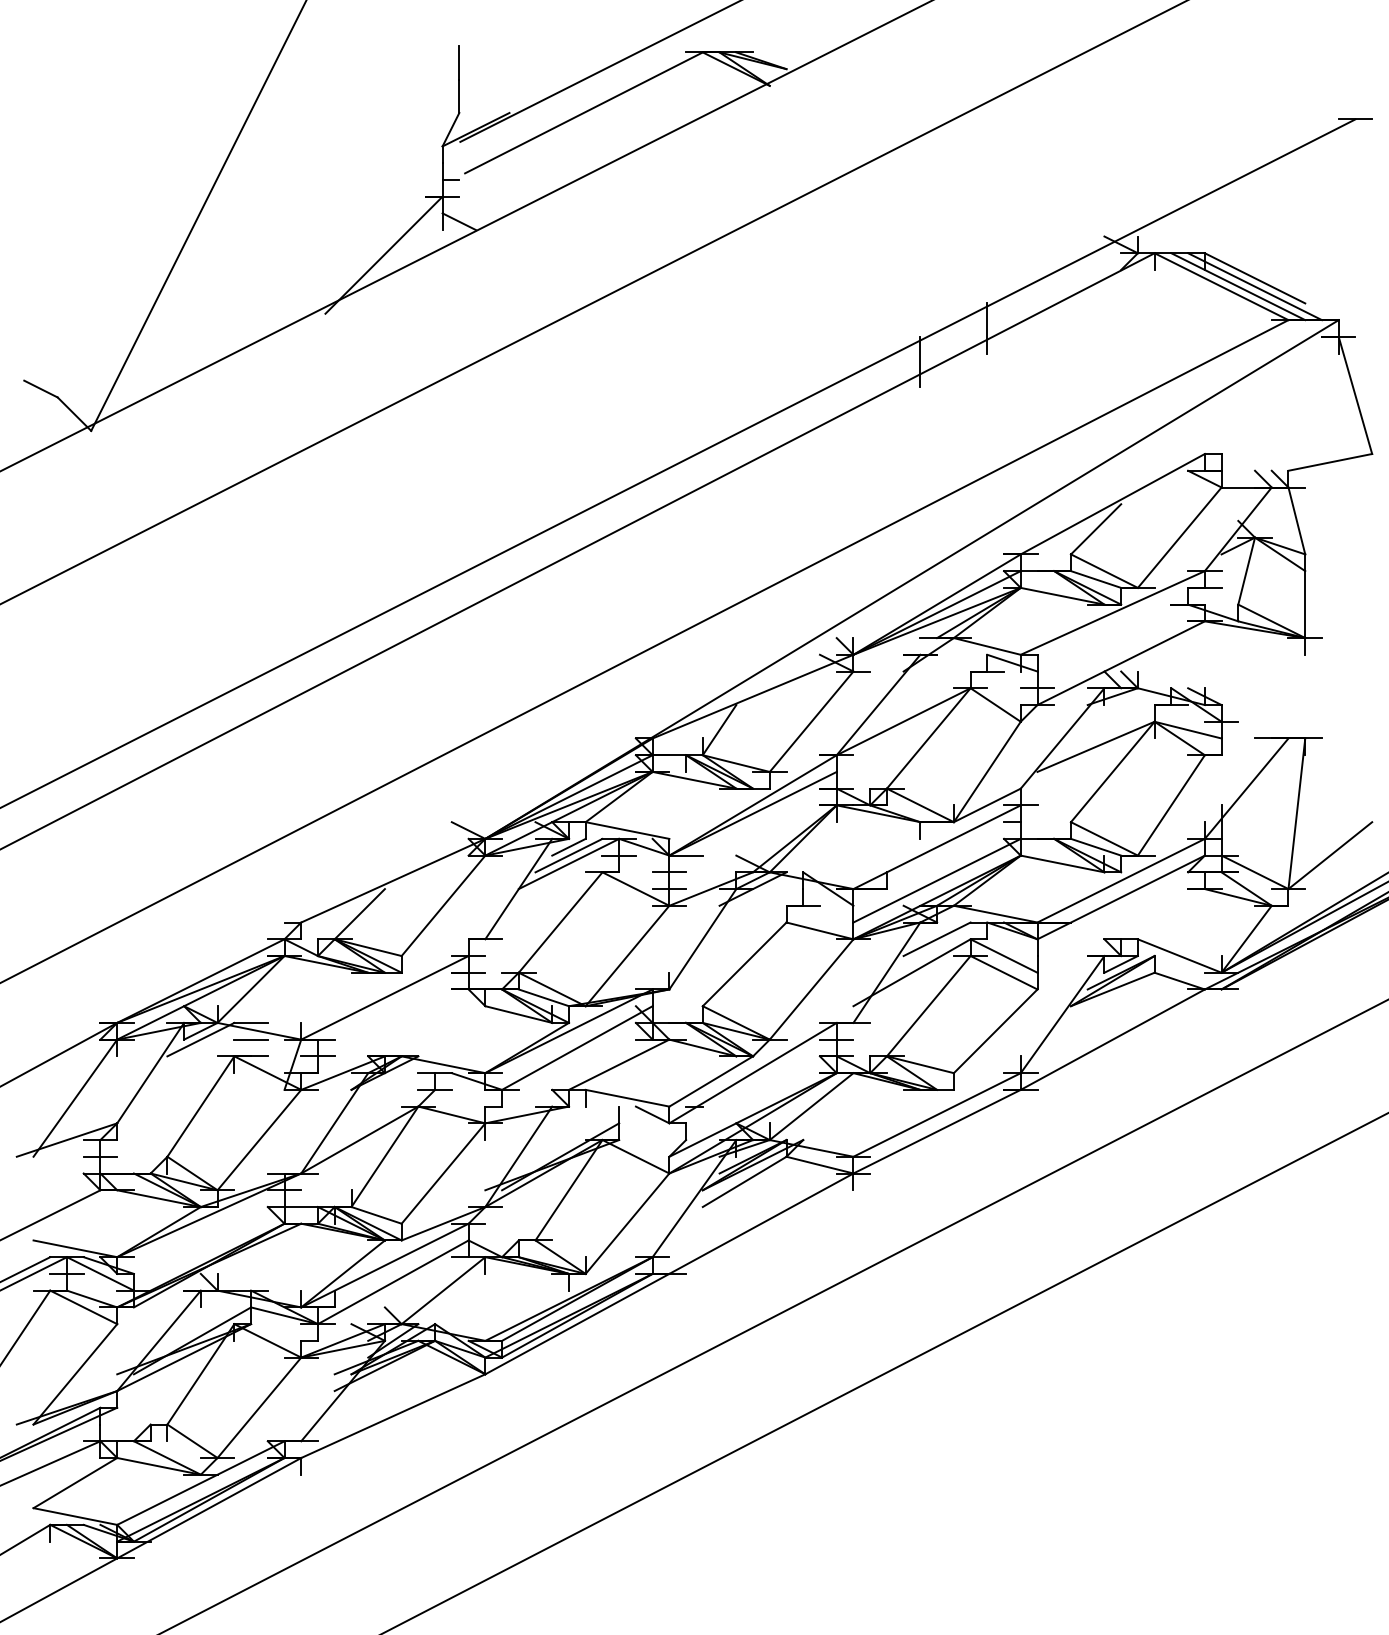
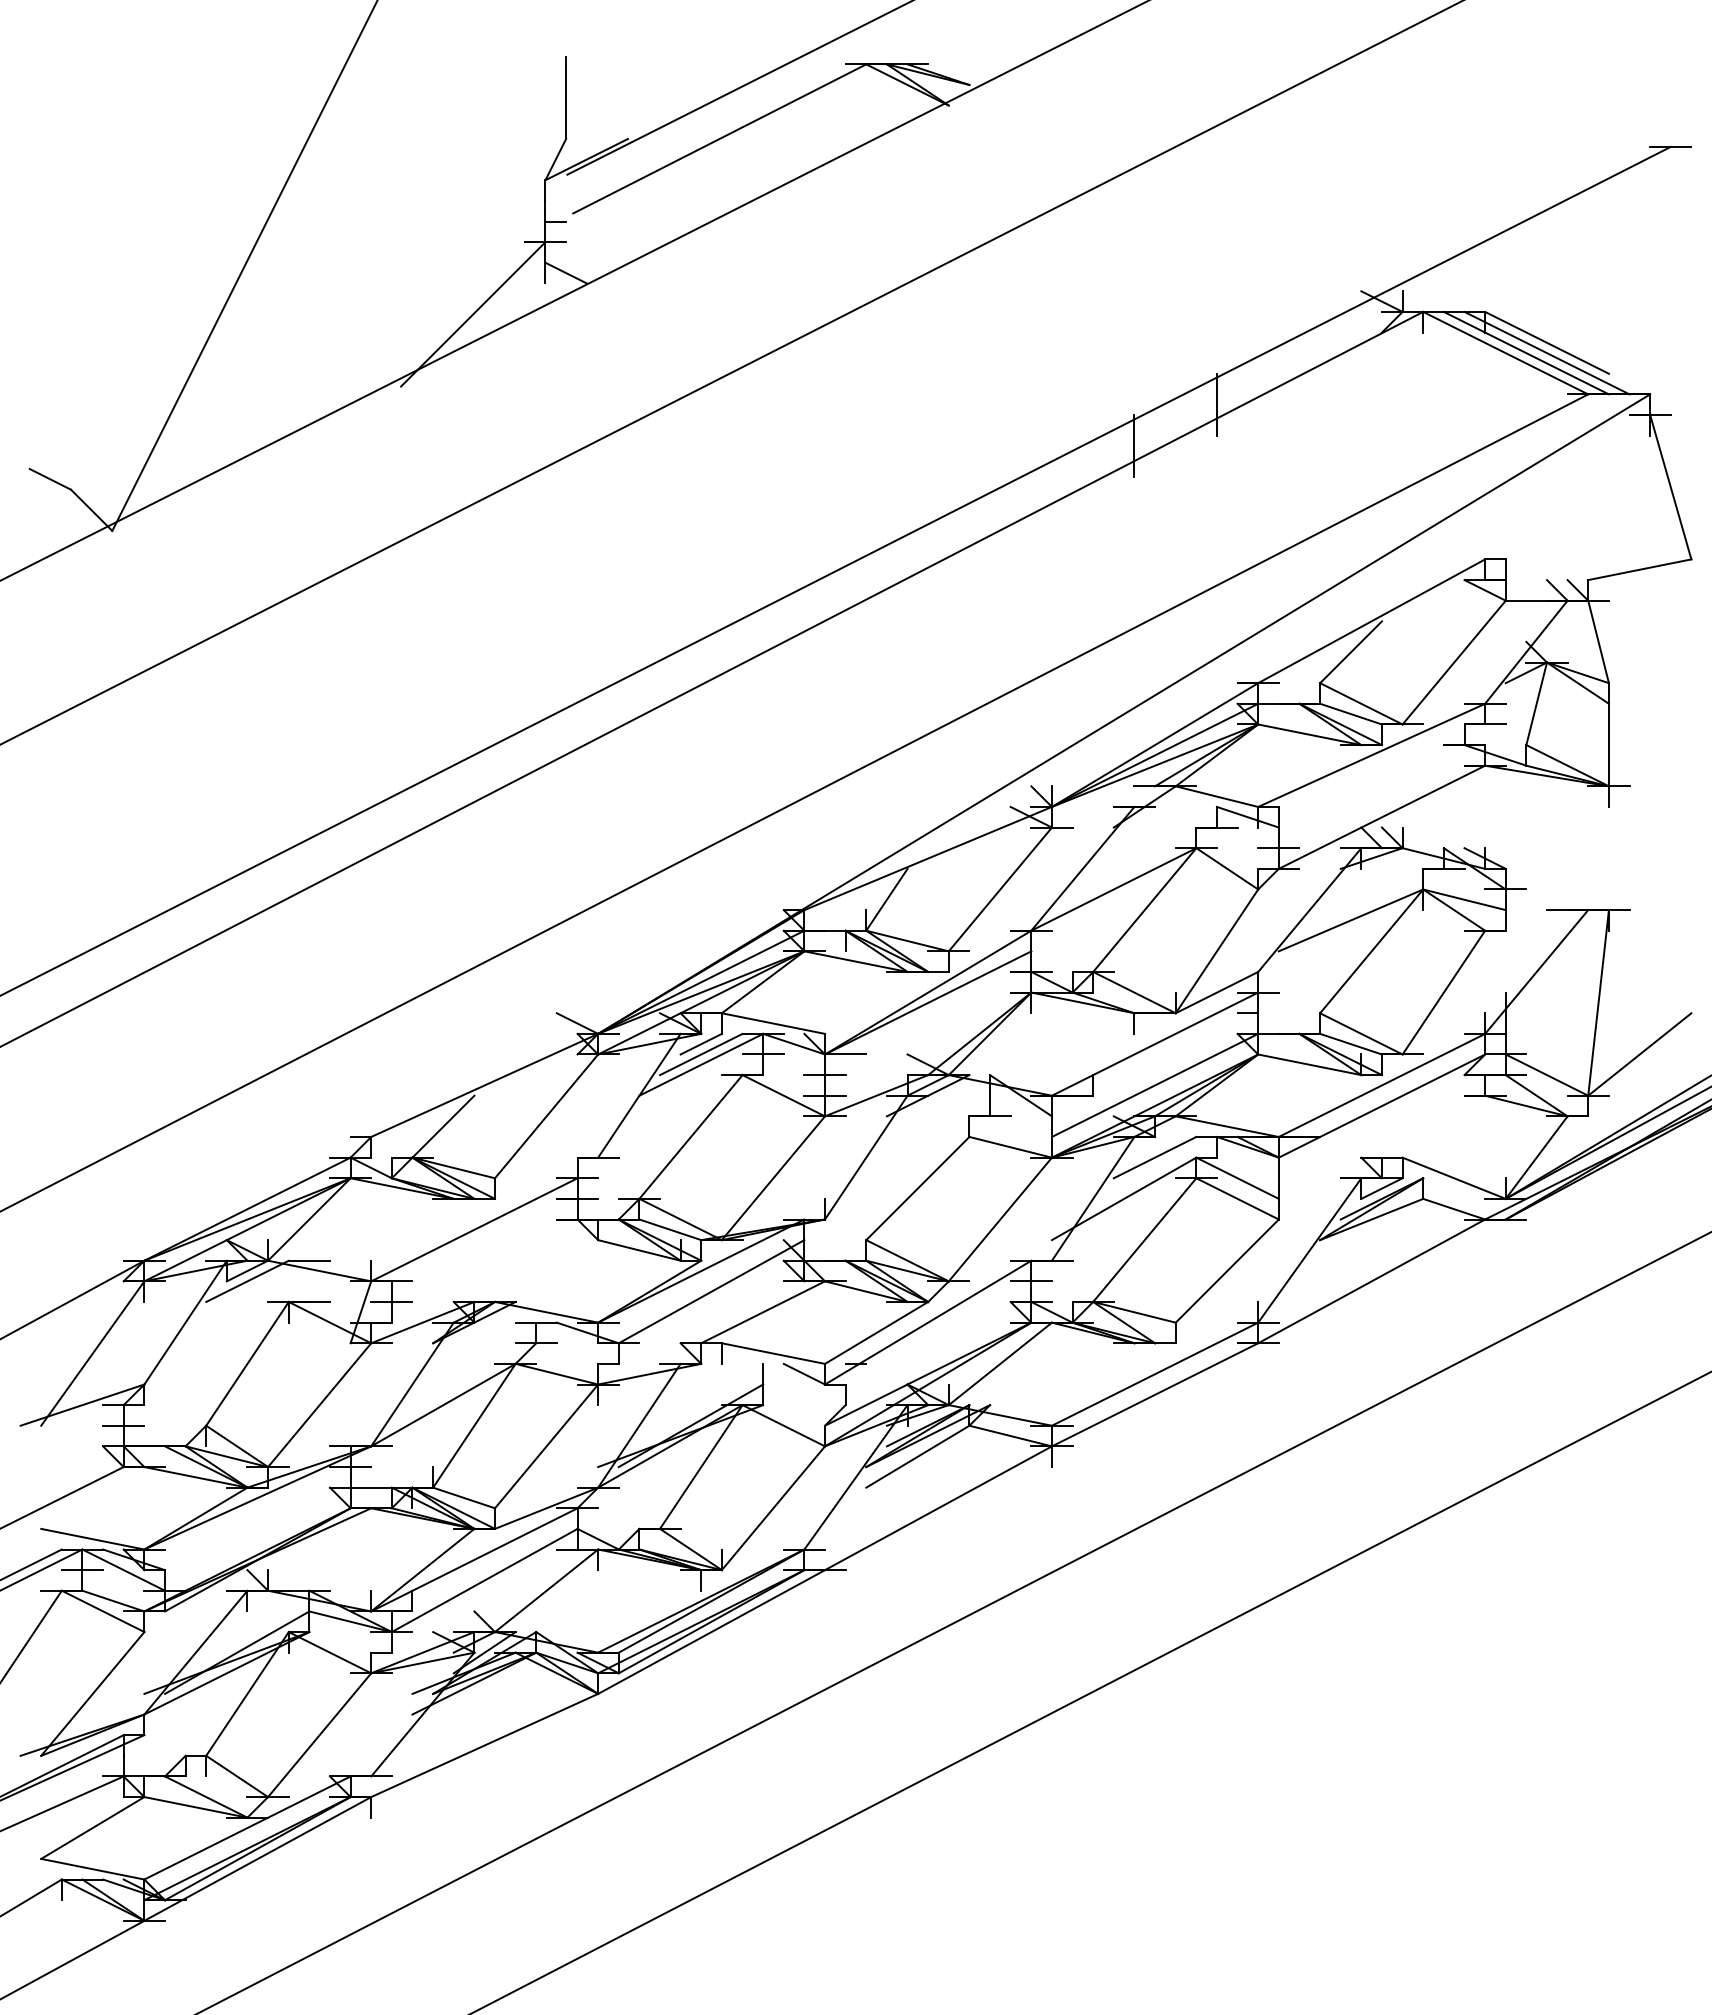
line: (251, 1039) -> (309, 1281), removed

